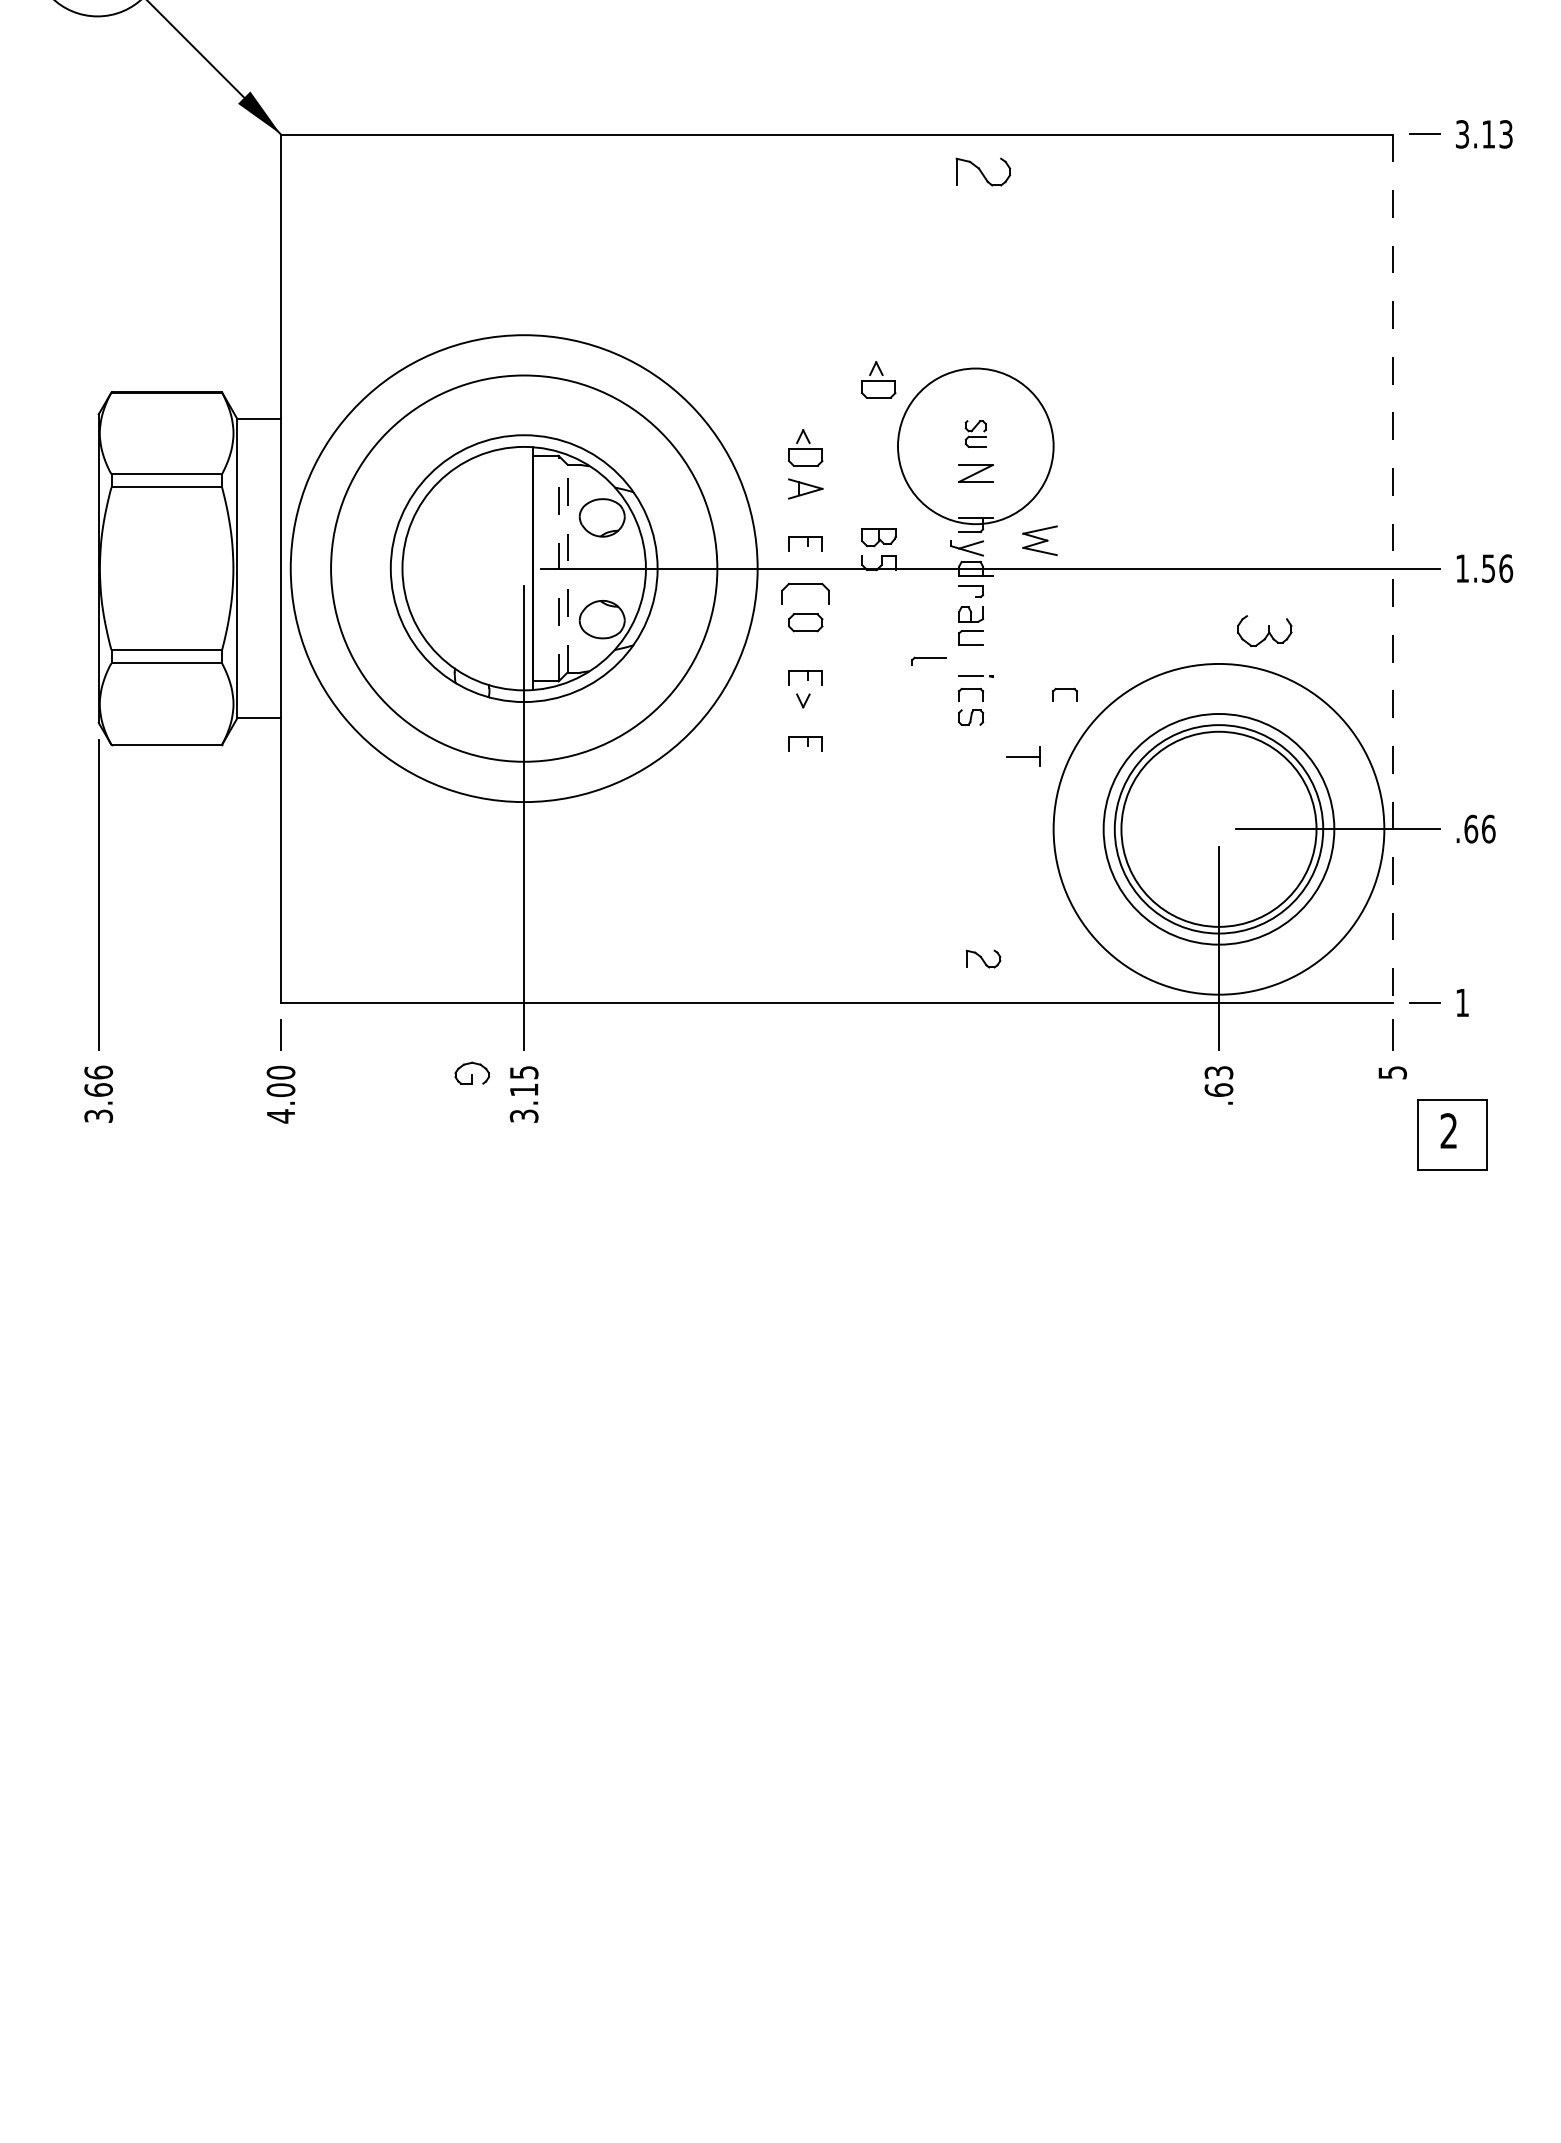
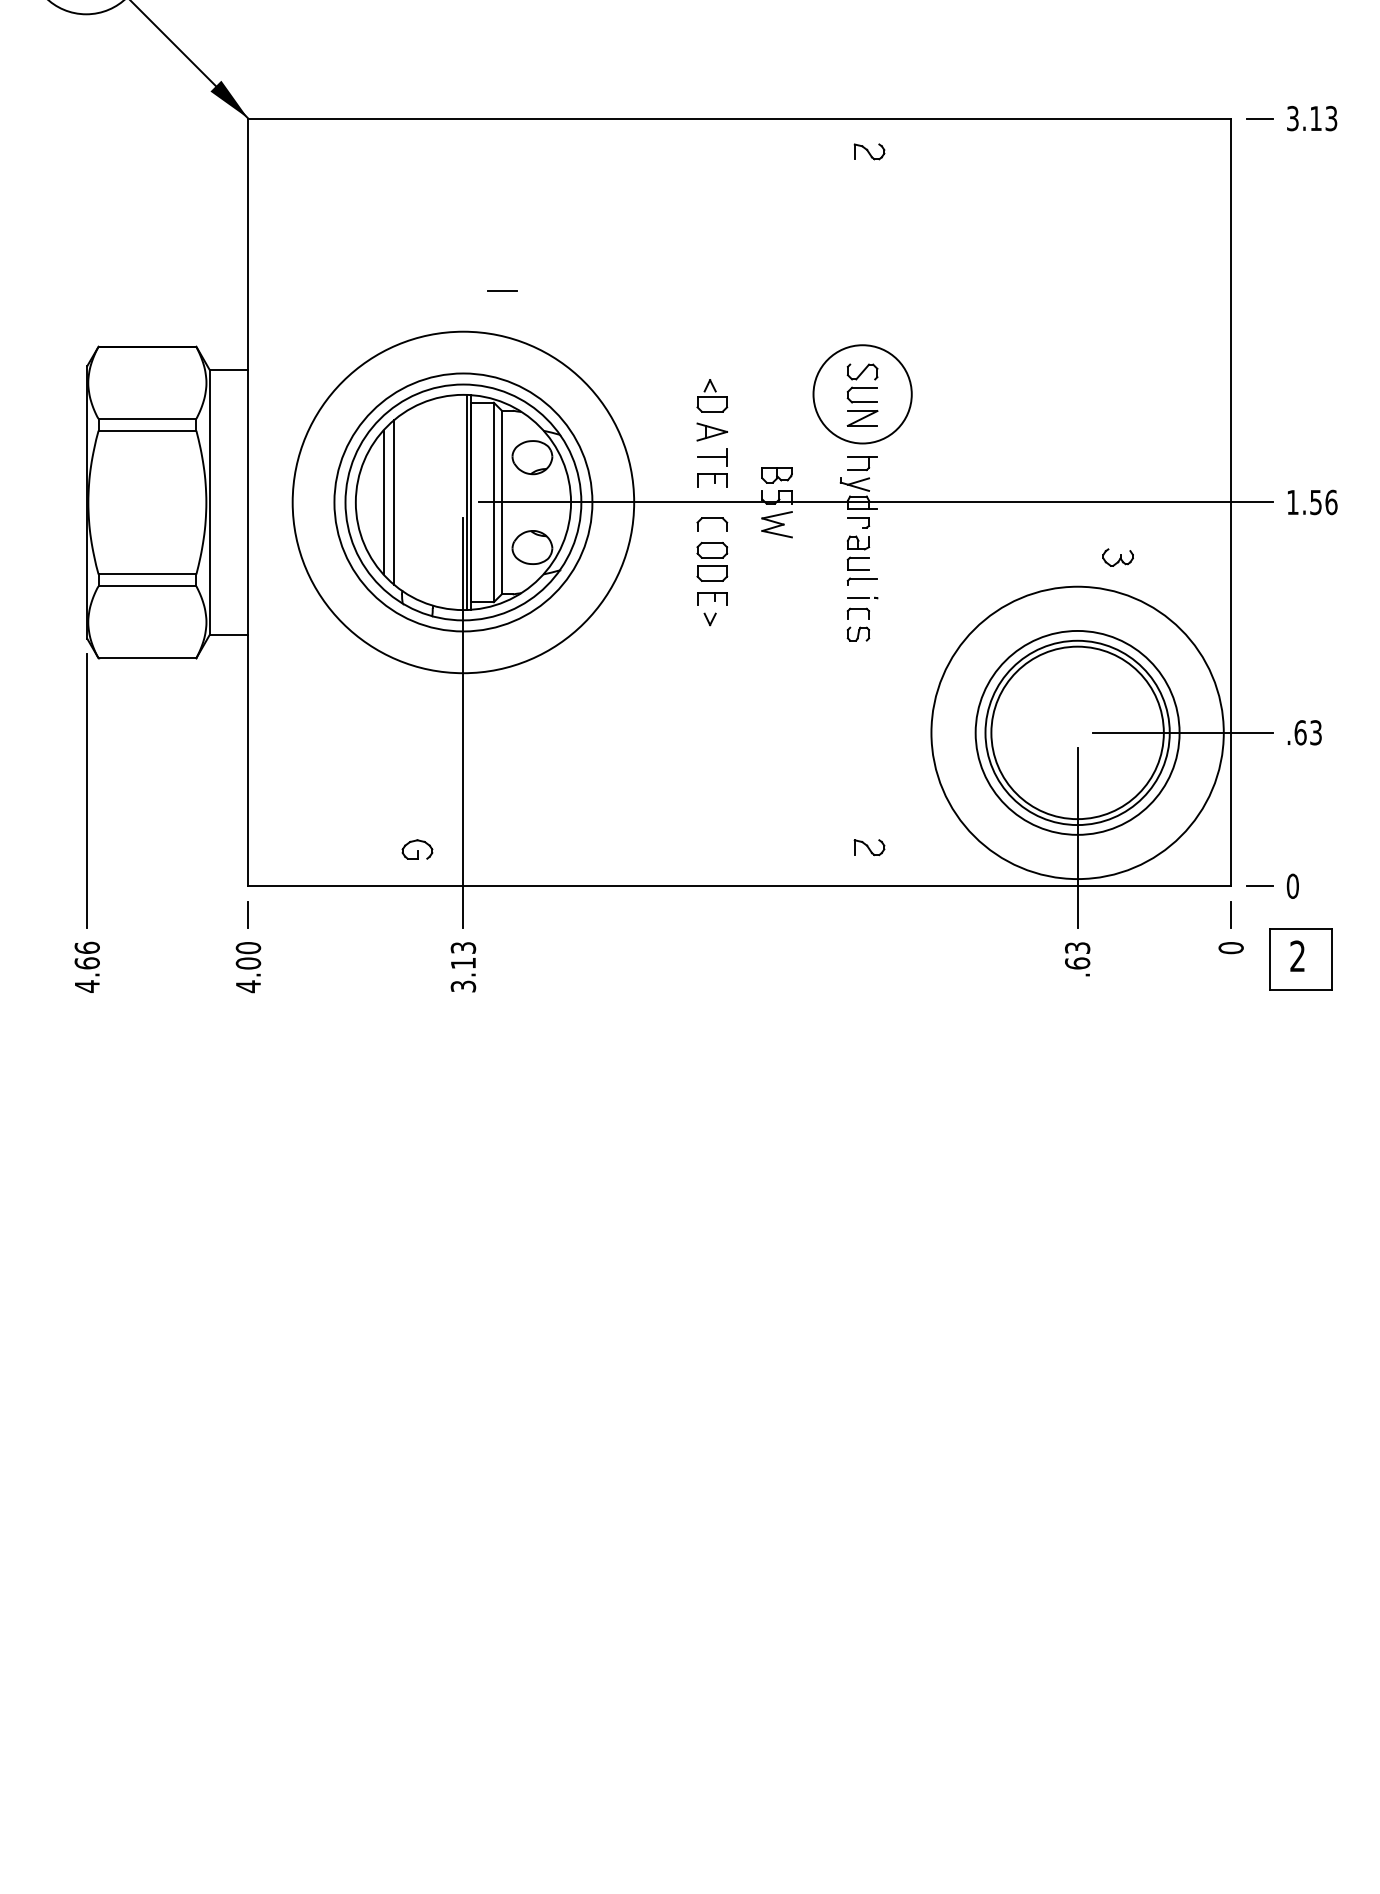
part: (983, 171) -> (869, 151), size x0.62
line: (568, 329) -> (502, 291), added
part: (878, 379) -> (776, 335), removed
part: (975, 433) -> (862, 383), size x1.67
circle: (975, 445) -> (862, 393), size x0.71
part: (1039, 540) -> (776, 524), moved
line: (433, 568) -> (383, 502), added
line: (446, 568) -> (394, 502), added
circle: (524, 568) -> (463, 502), size x0.62
line: (528, 568) -> (467, 502), added
line: (558, 568) -> (493, 502), dashed -> solid
line: (567, 568) -> (501, 502), dashed -> solid
line: (1392, 569) -> (1231, 503), dashed -> solid
part: (805, 593) -> (712, 524), size x0.71
part: (1264, 630) -> (1117, 557), size x0.62
part: (805, 649) -> (712, 573), added
part: (928, 660) -> (862, 581), moved
part: (1065, 694) -> (941, 613), removed
part: (805, 743) -> (712, 657), removed
part: (1023, 756) -> (712, 457), moved
text: (1488, 828) -> (1315, 732), .66 -> .63
text: (1462, 1002) -> (1292, 886), 1 -> 0
part: (471, 1072) -> (416, 848), moved
text: (523, 1072) -> (462, 947), 3.15 -> 3.13
text: (1392, 1072) -> (1231, 947), 5 -> 0
text: (98, 1116) -> (87, 986), 3.66 -> 4.66
part: (1452, 1134) -> (1300, 959), moved

